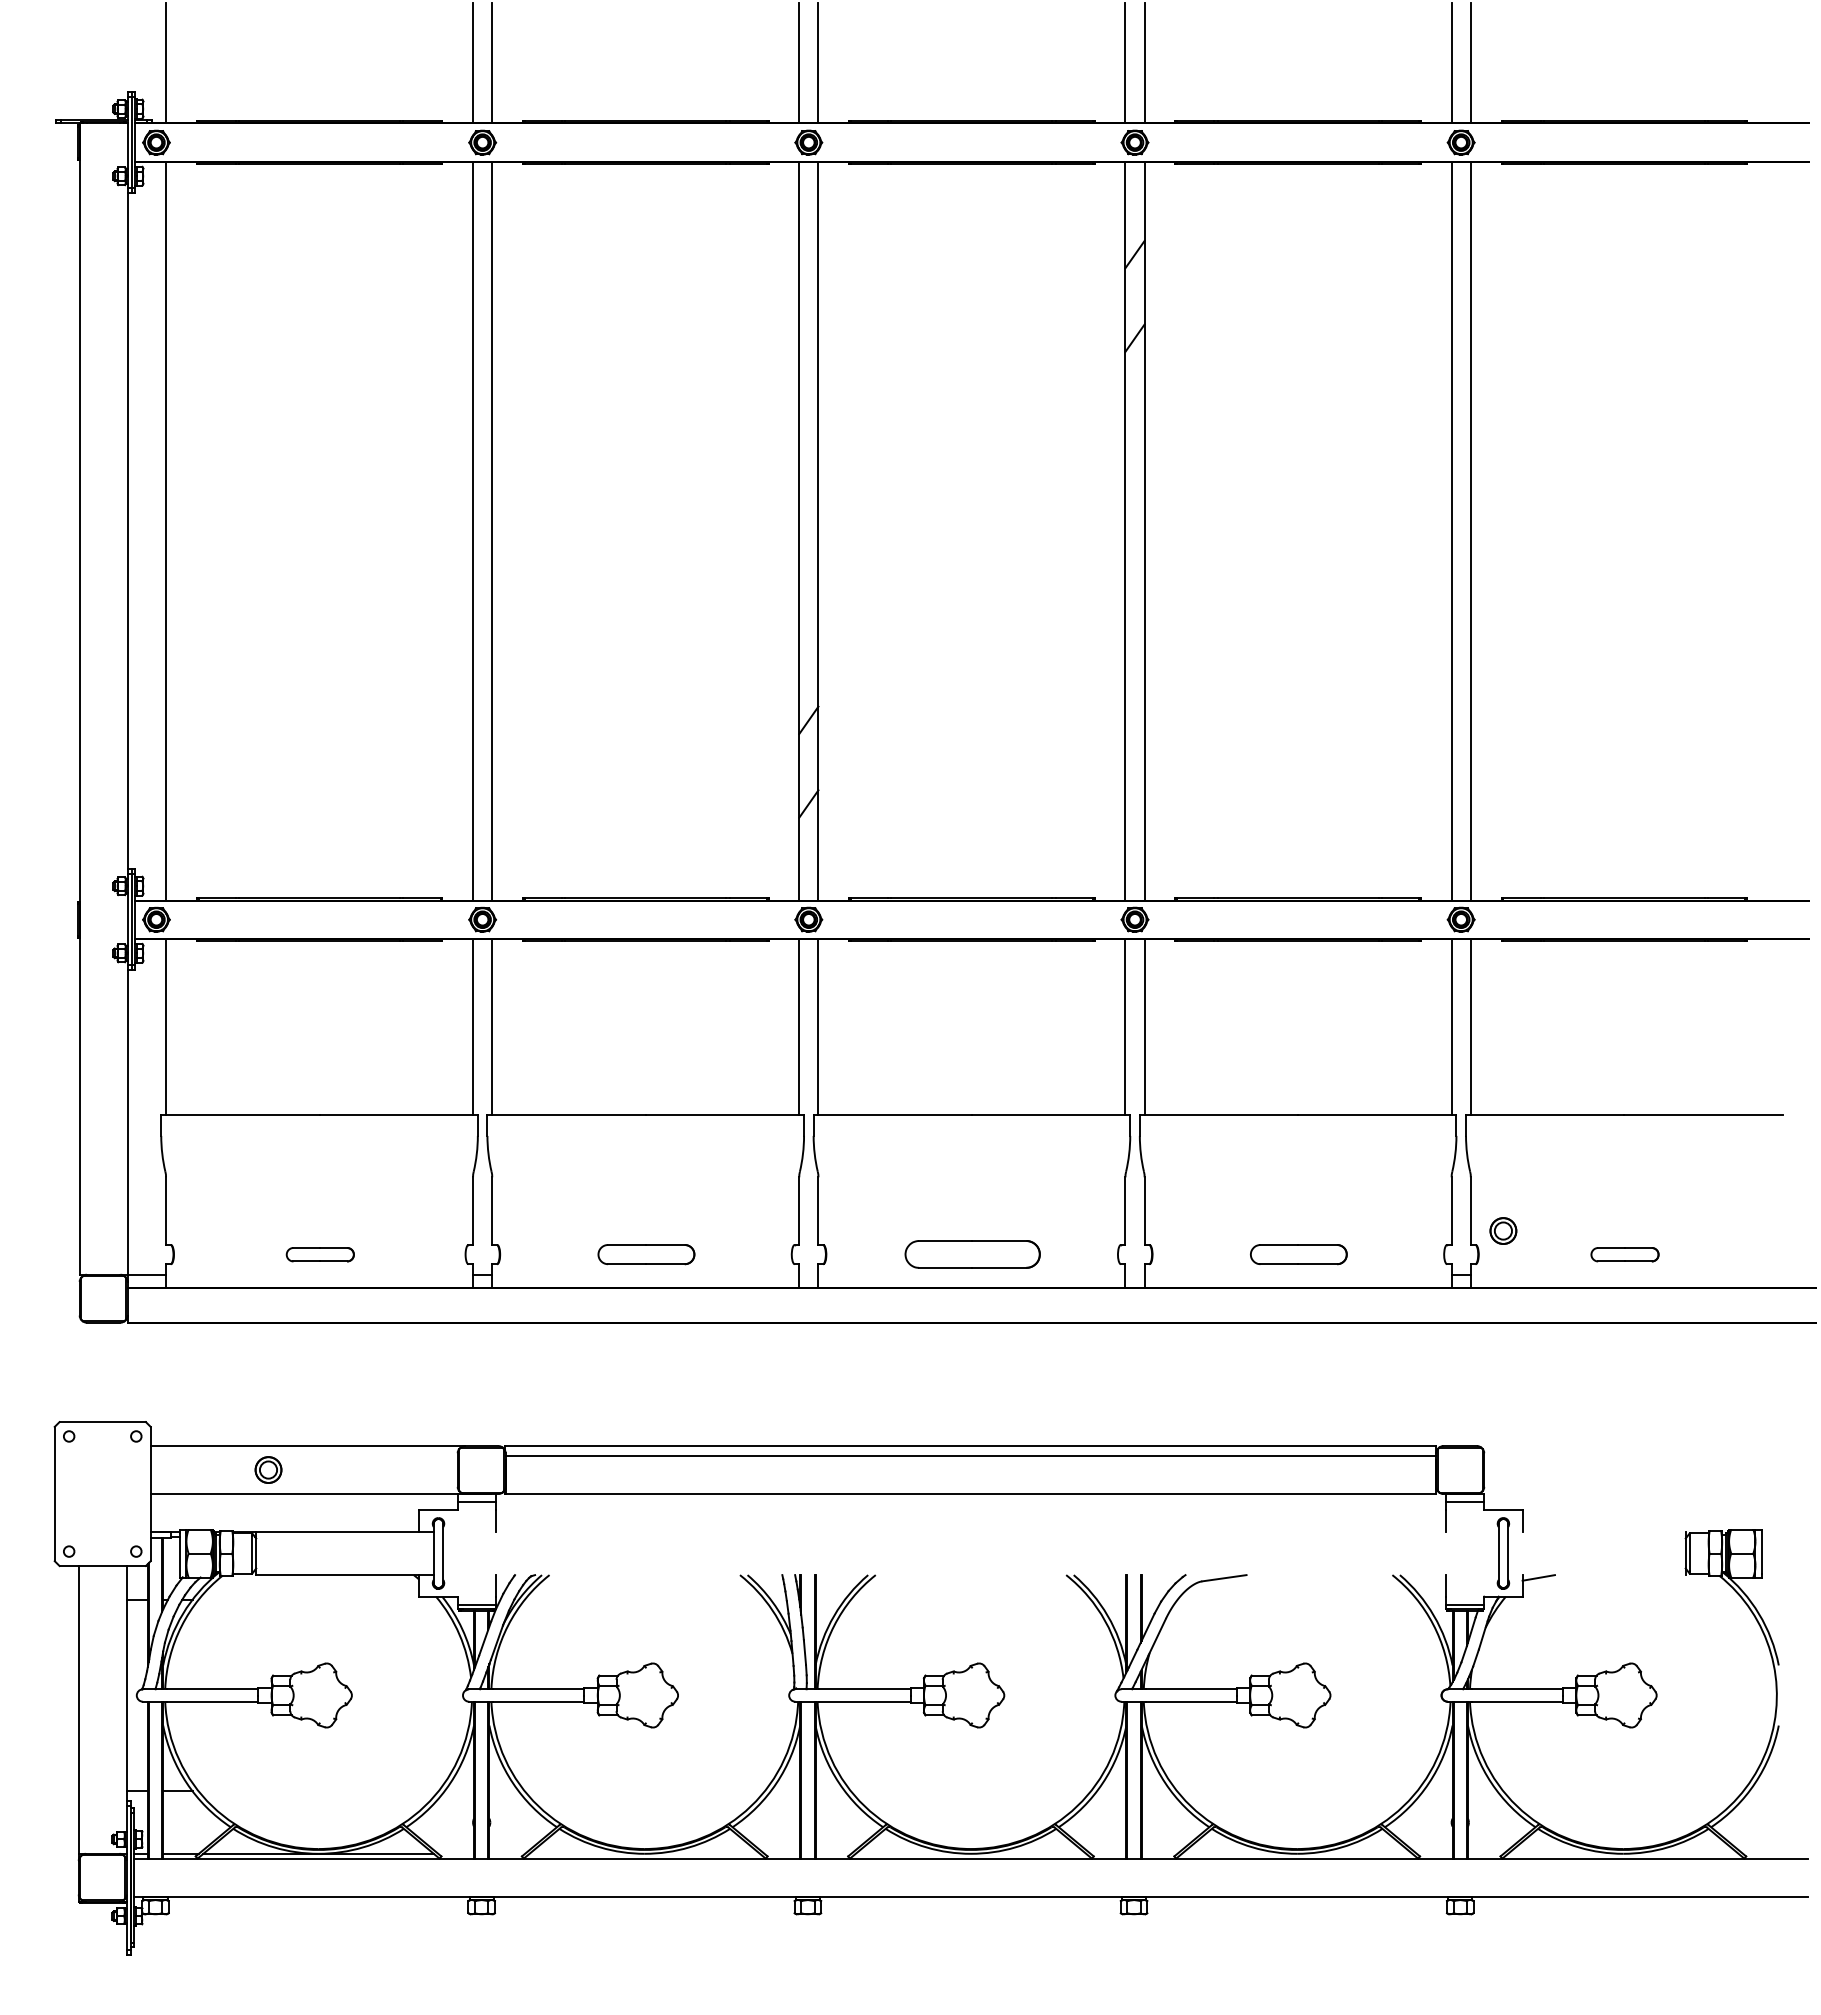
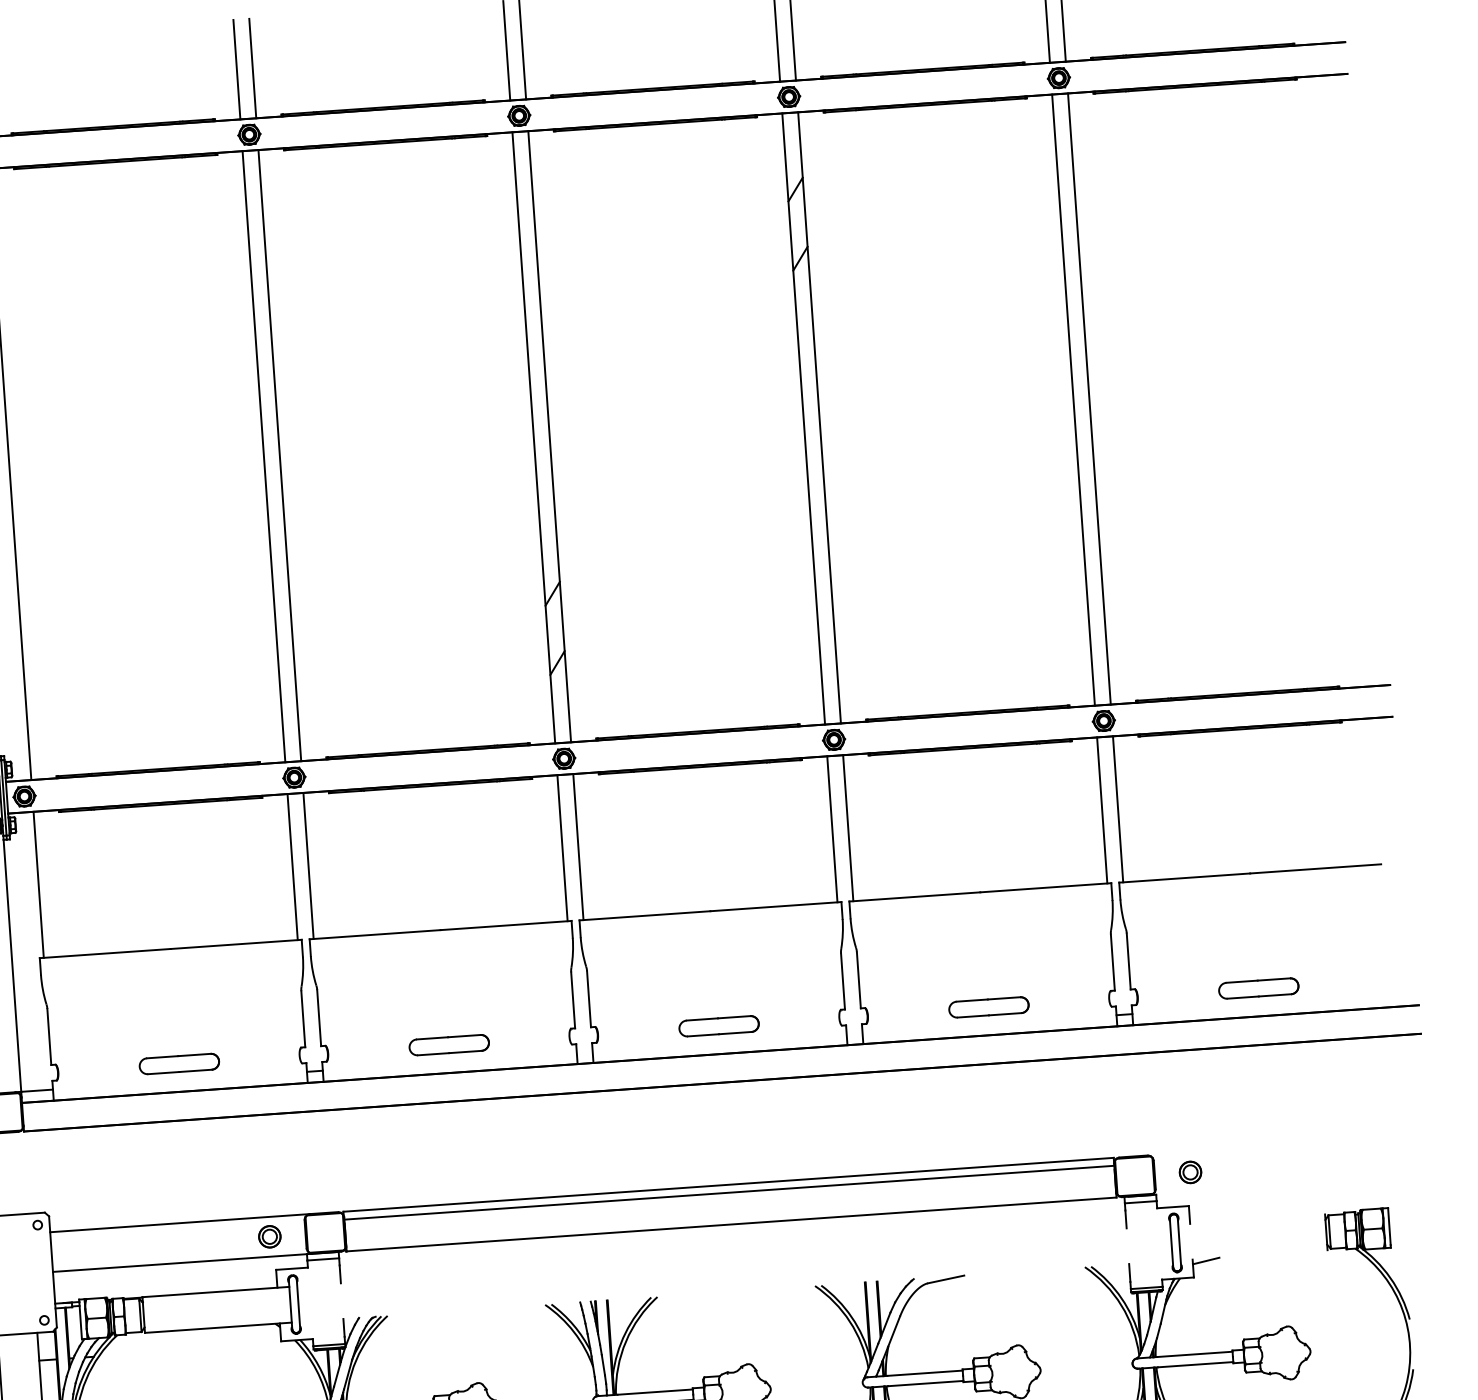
part: (1503, 1230) -> (1190, 1171), moved
part: (320, 1254) -> (179, 1063), size x1.43
part: (972, 1254) -> (718, 1026), size x0.71
part: (1624, 1254) -> (1258, 988), size x1.43
part: (268, 1469) -> (269, 1236), moved

